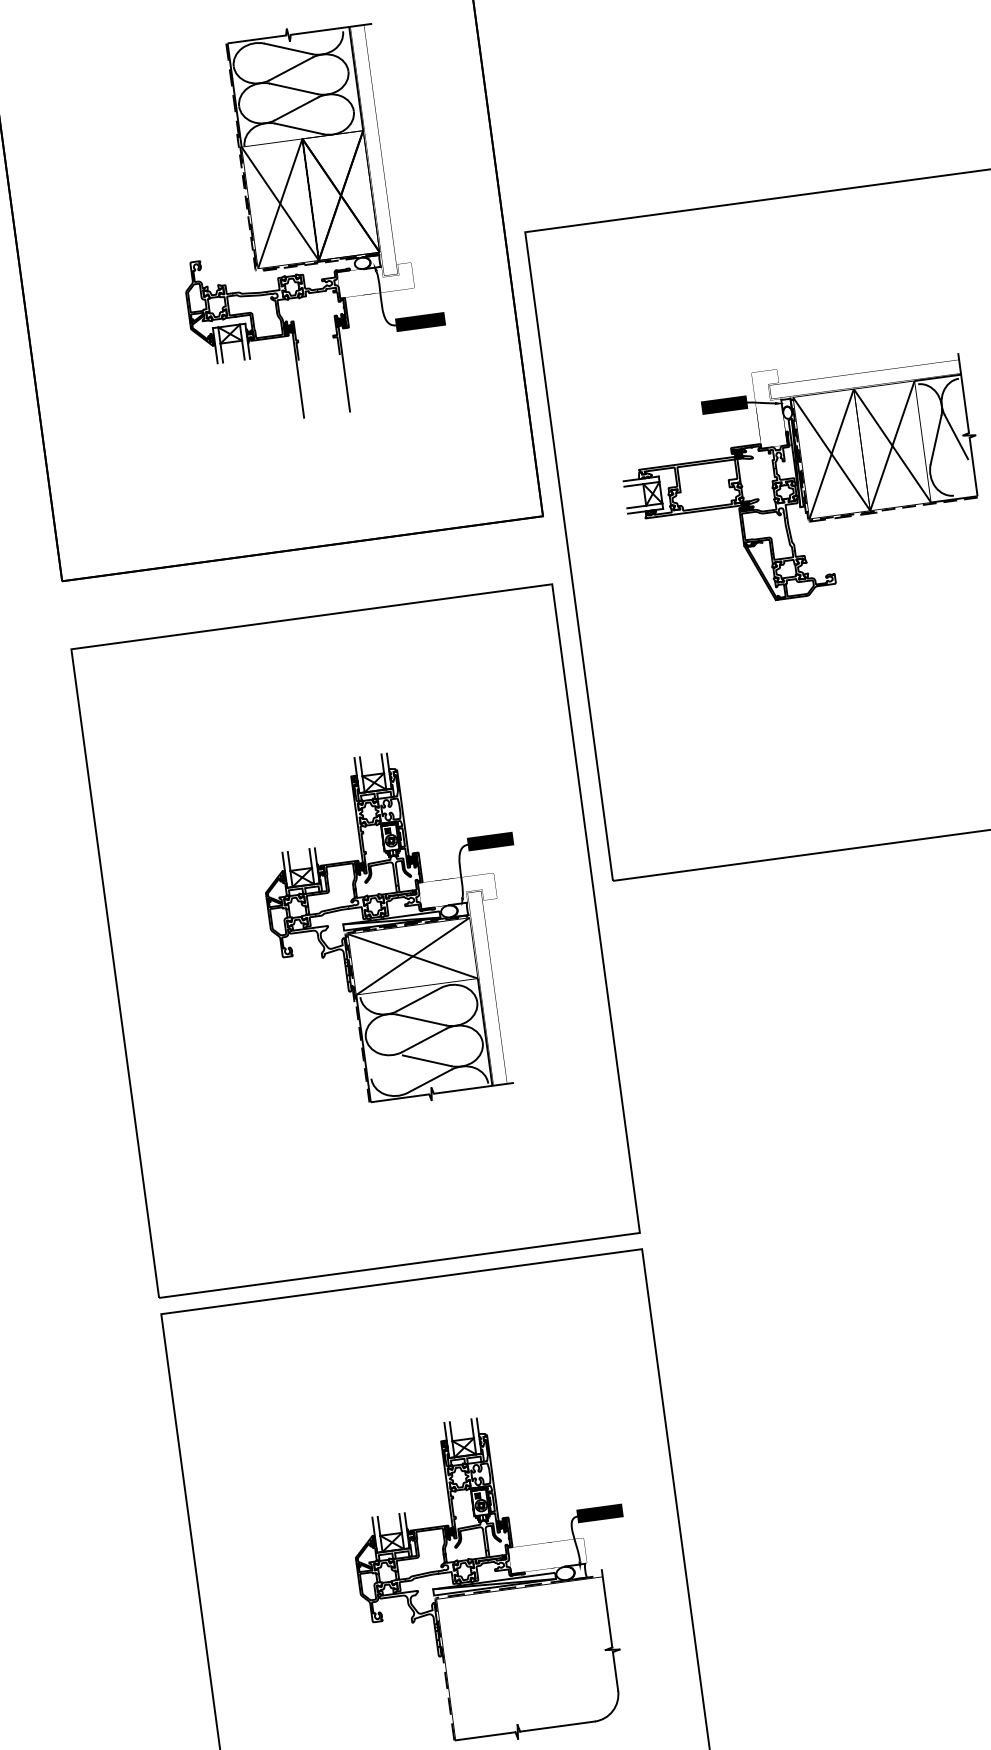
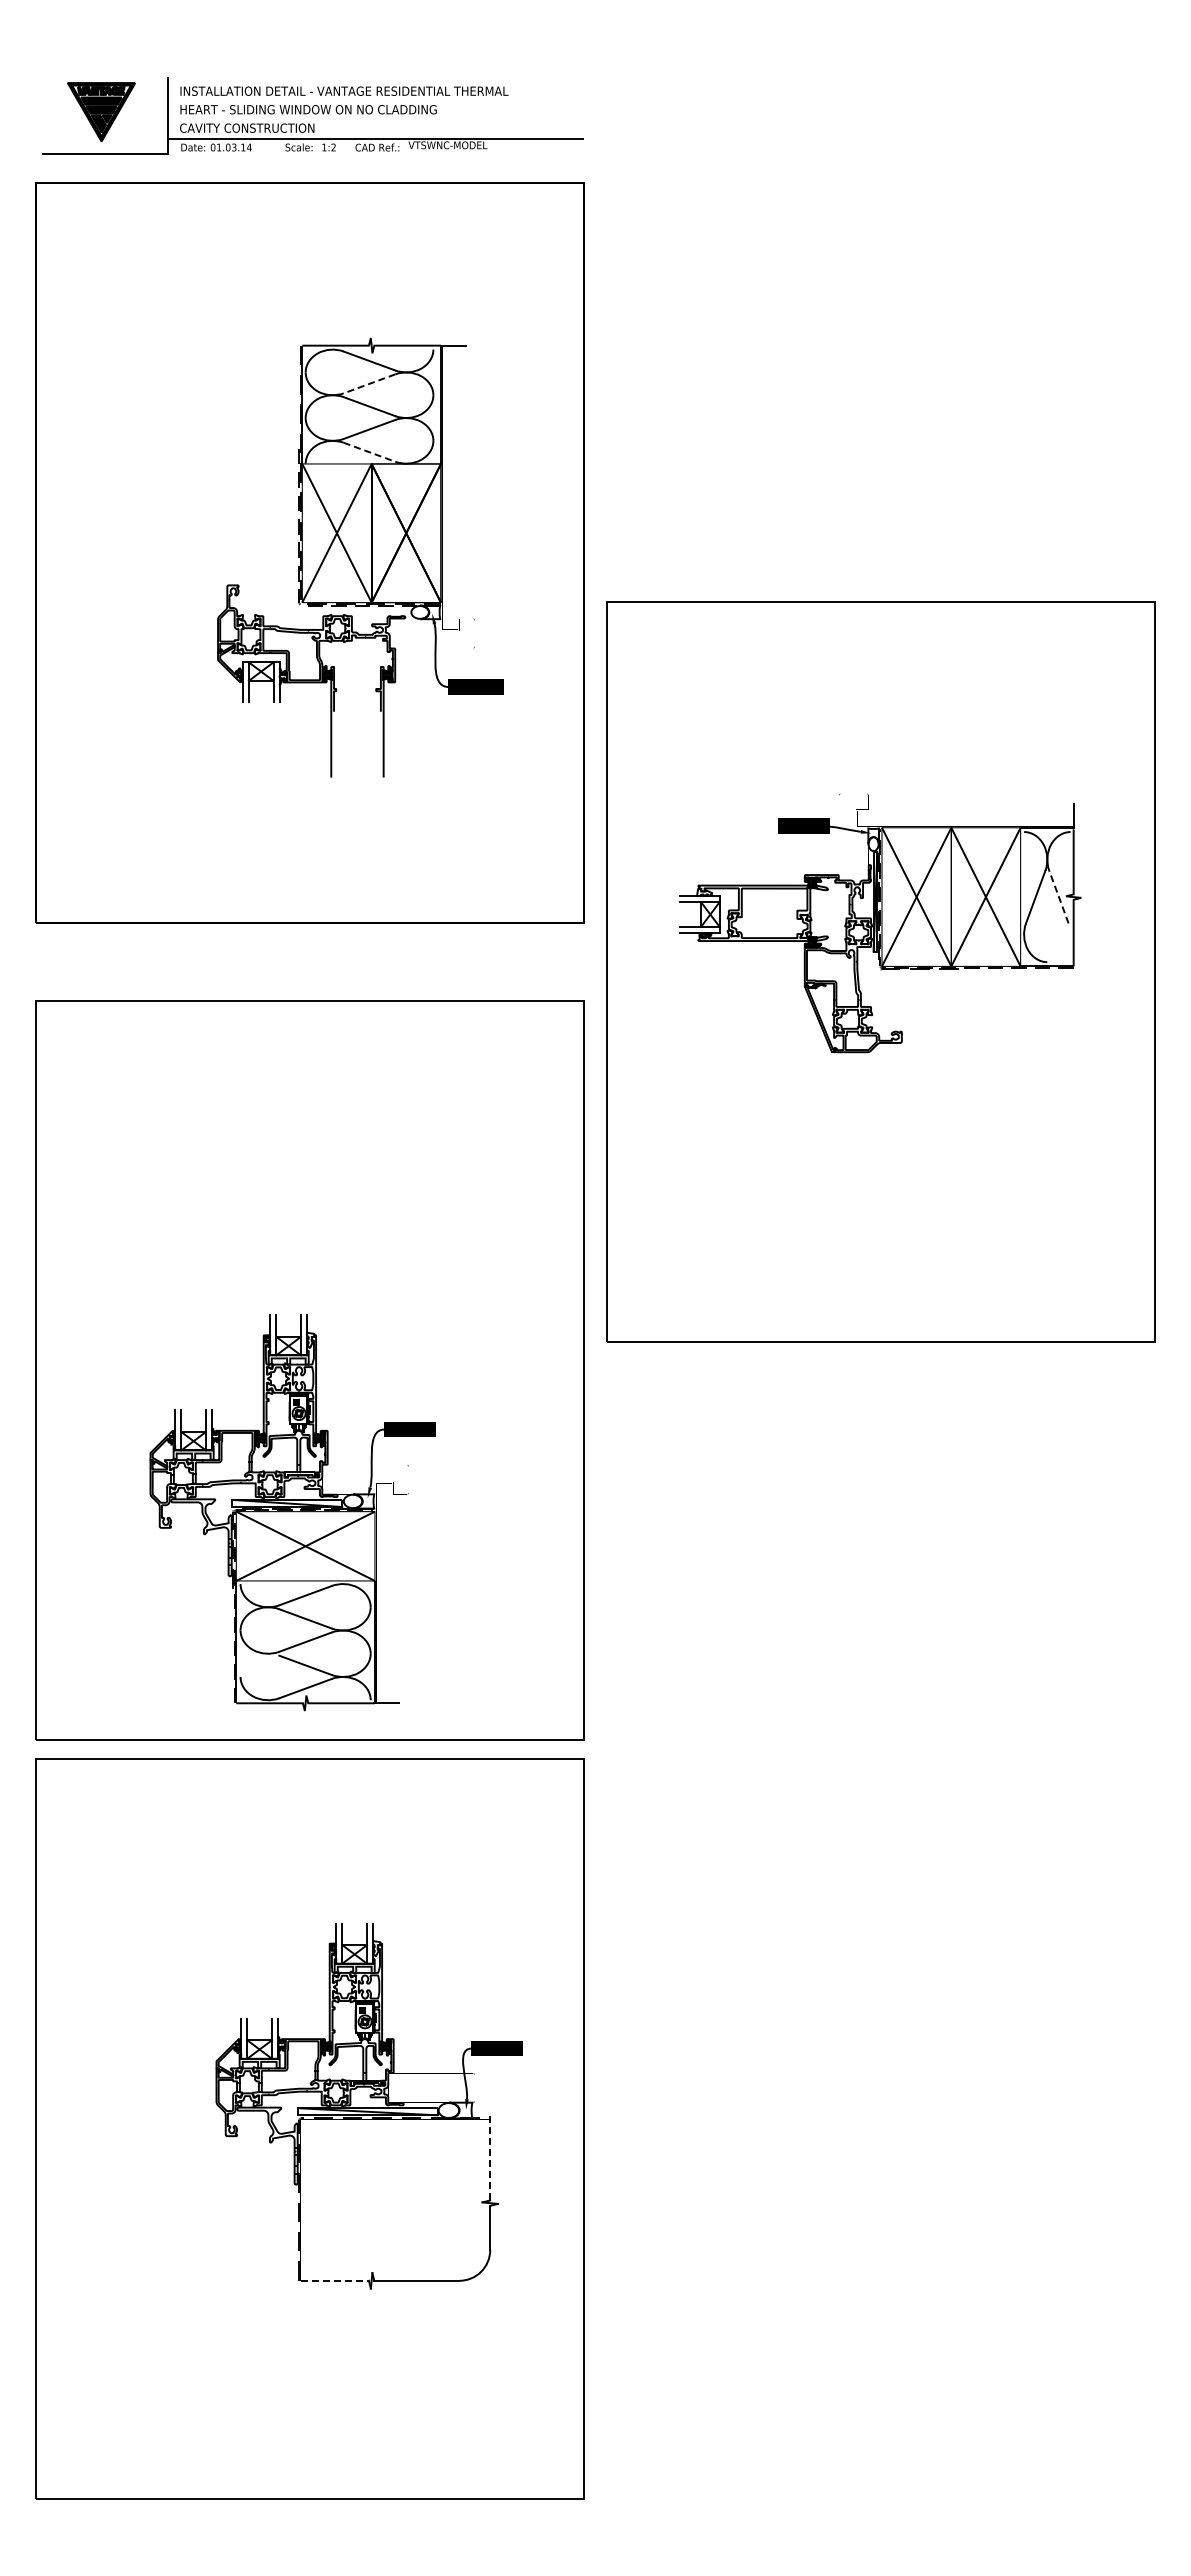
line: (291, 69) -> (369, 384), solid -> dashed
line: (300, 128) -> (370, 452), solid -> dashed
line: (955, 436) -> (1058, 896), solid -> dashed
part: (397, 928) -> (292, 1512), moved
line: (607, 1607) -> (490, 2155), solid -> dashed
line: (486, 1735) -> (335, 2280), solid -> dashed

